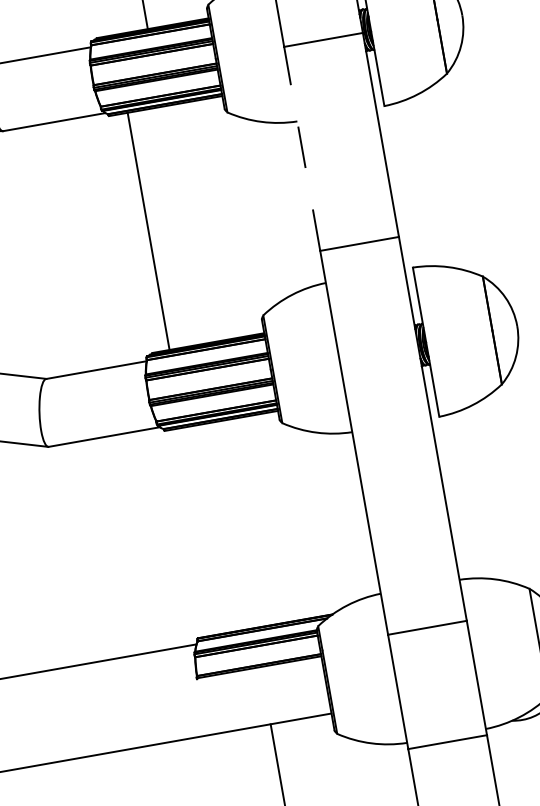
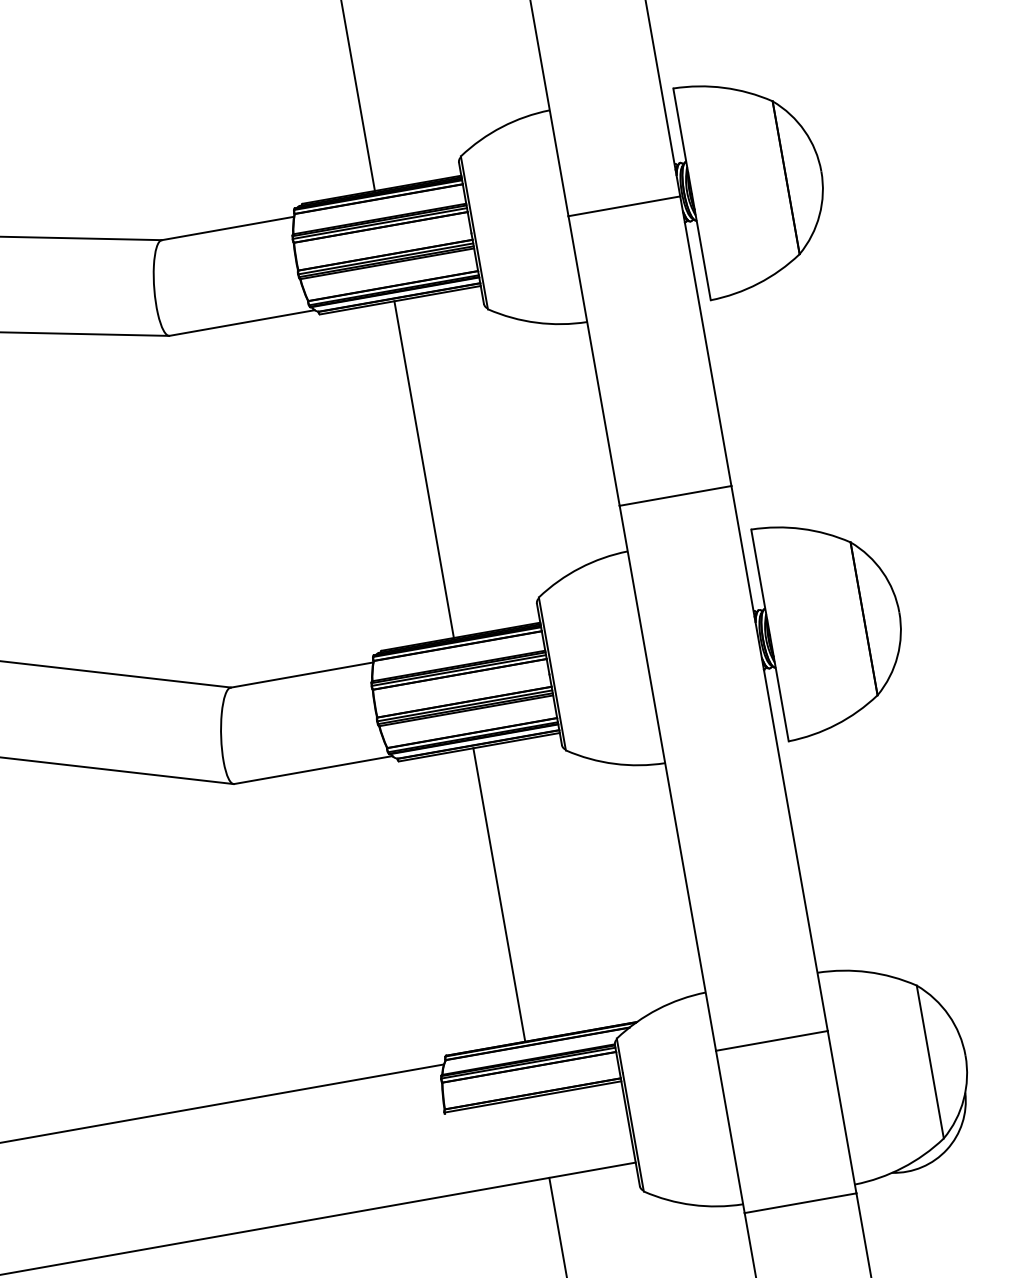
line: (302, 148) -> (594, 360), dashed -> solid
line: (148, 231) -> (423, 469), moved
line: (235, 524) -> (499, 894), added

